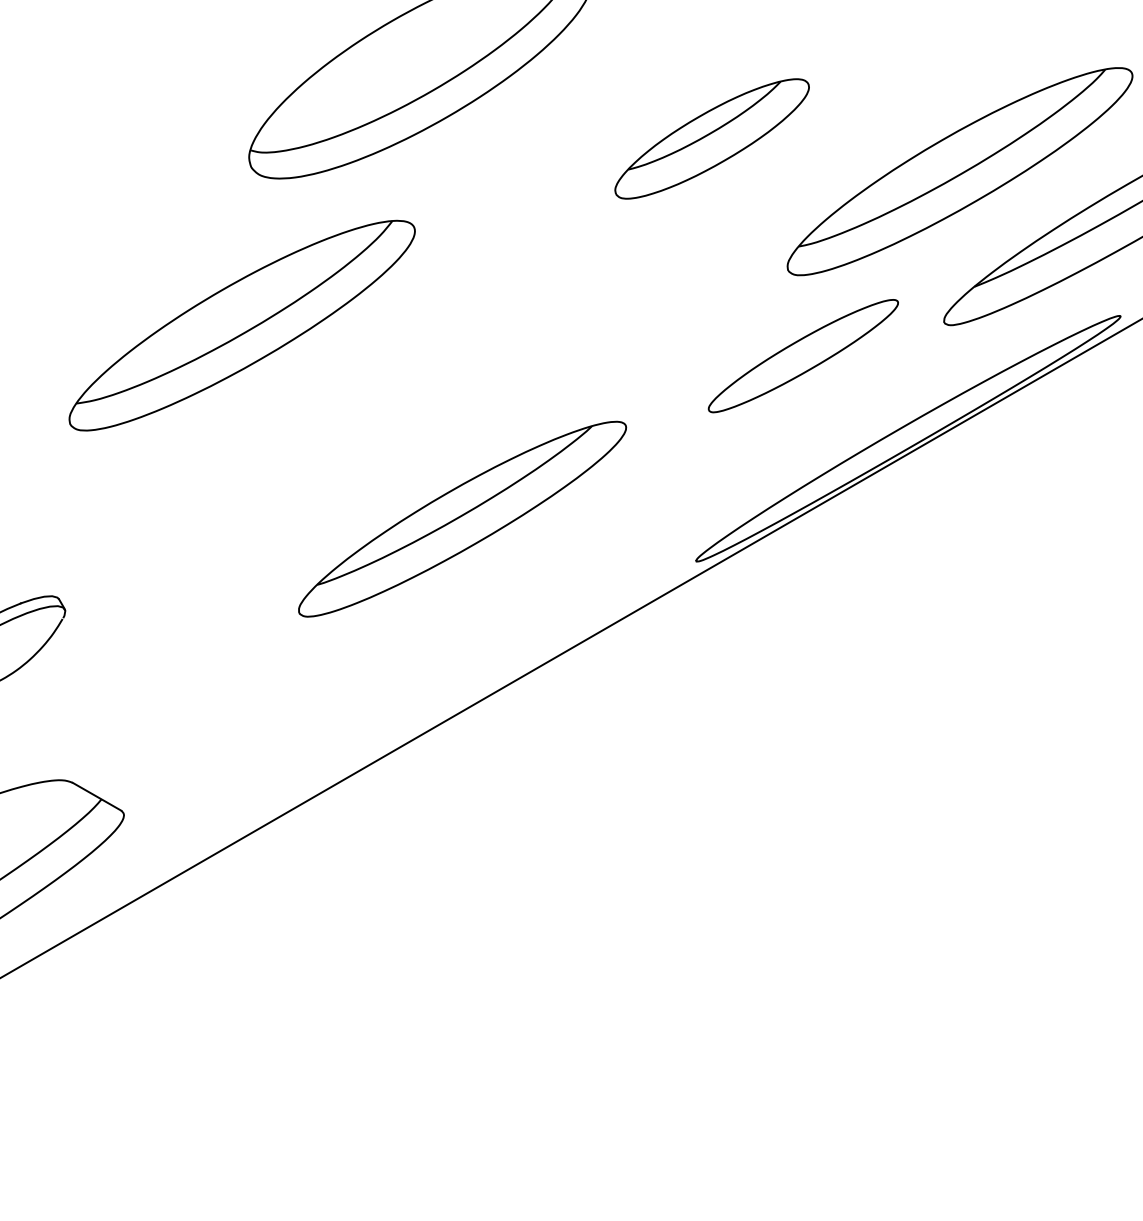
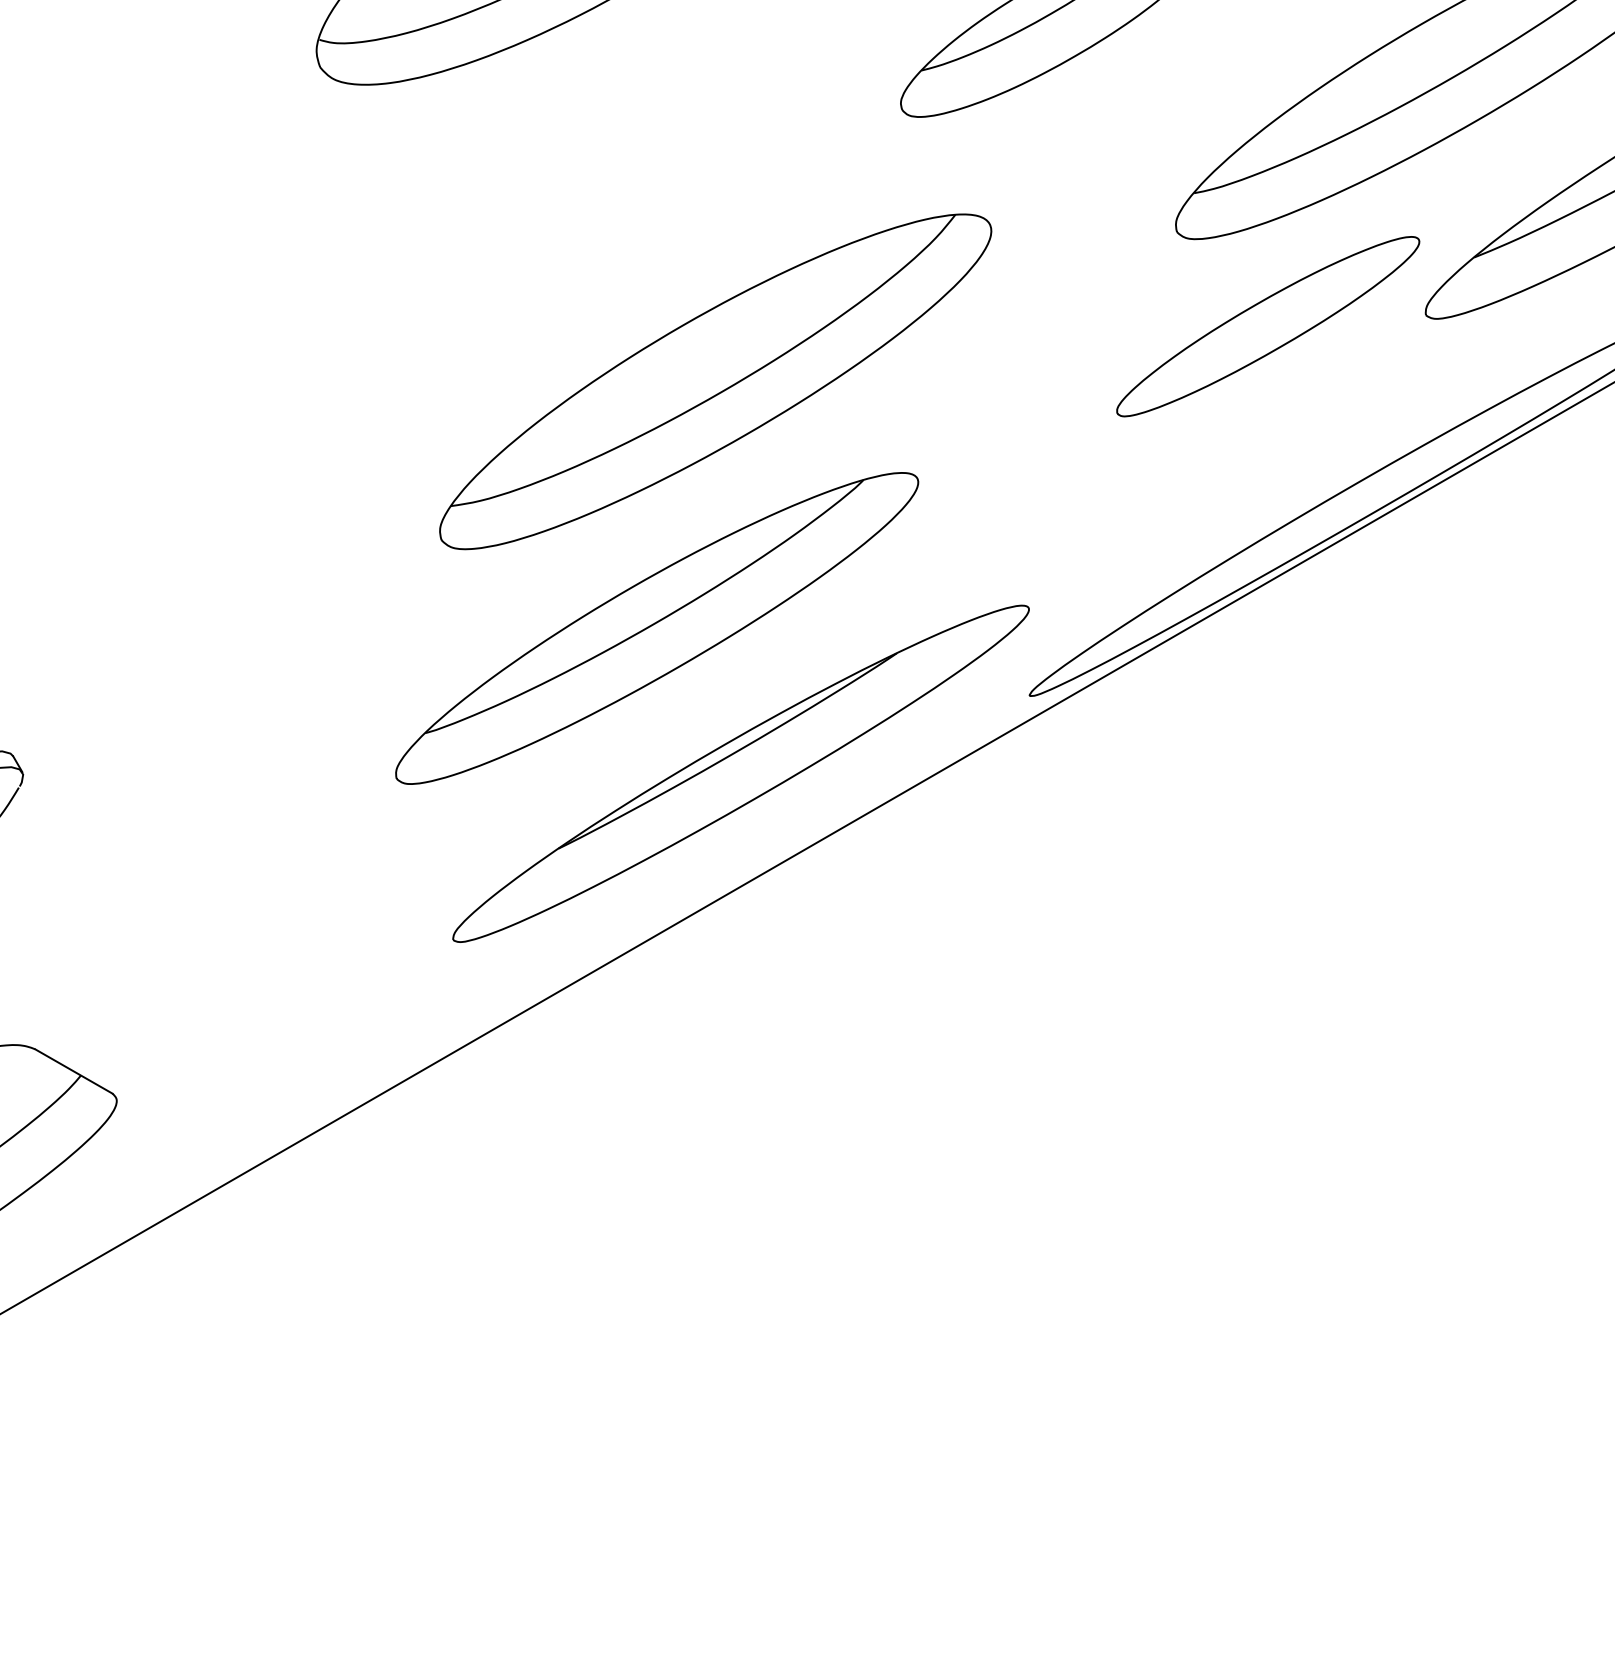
part: (241, 325) -> (714, 381), moved
part: (802, 356) -> (1266, 327), moved
part: (514, 610) -> (740, 774), added

